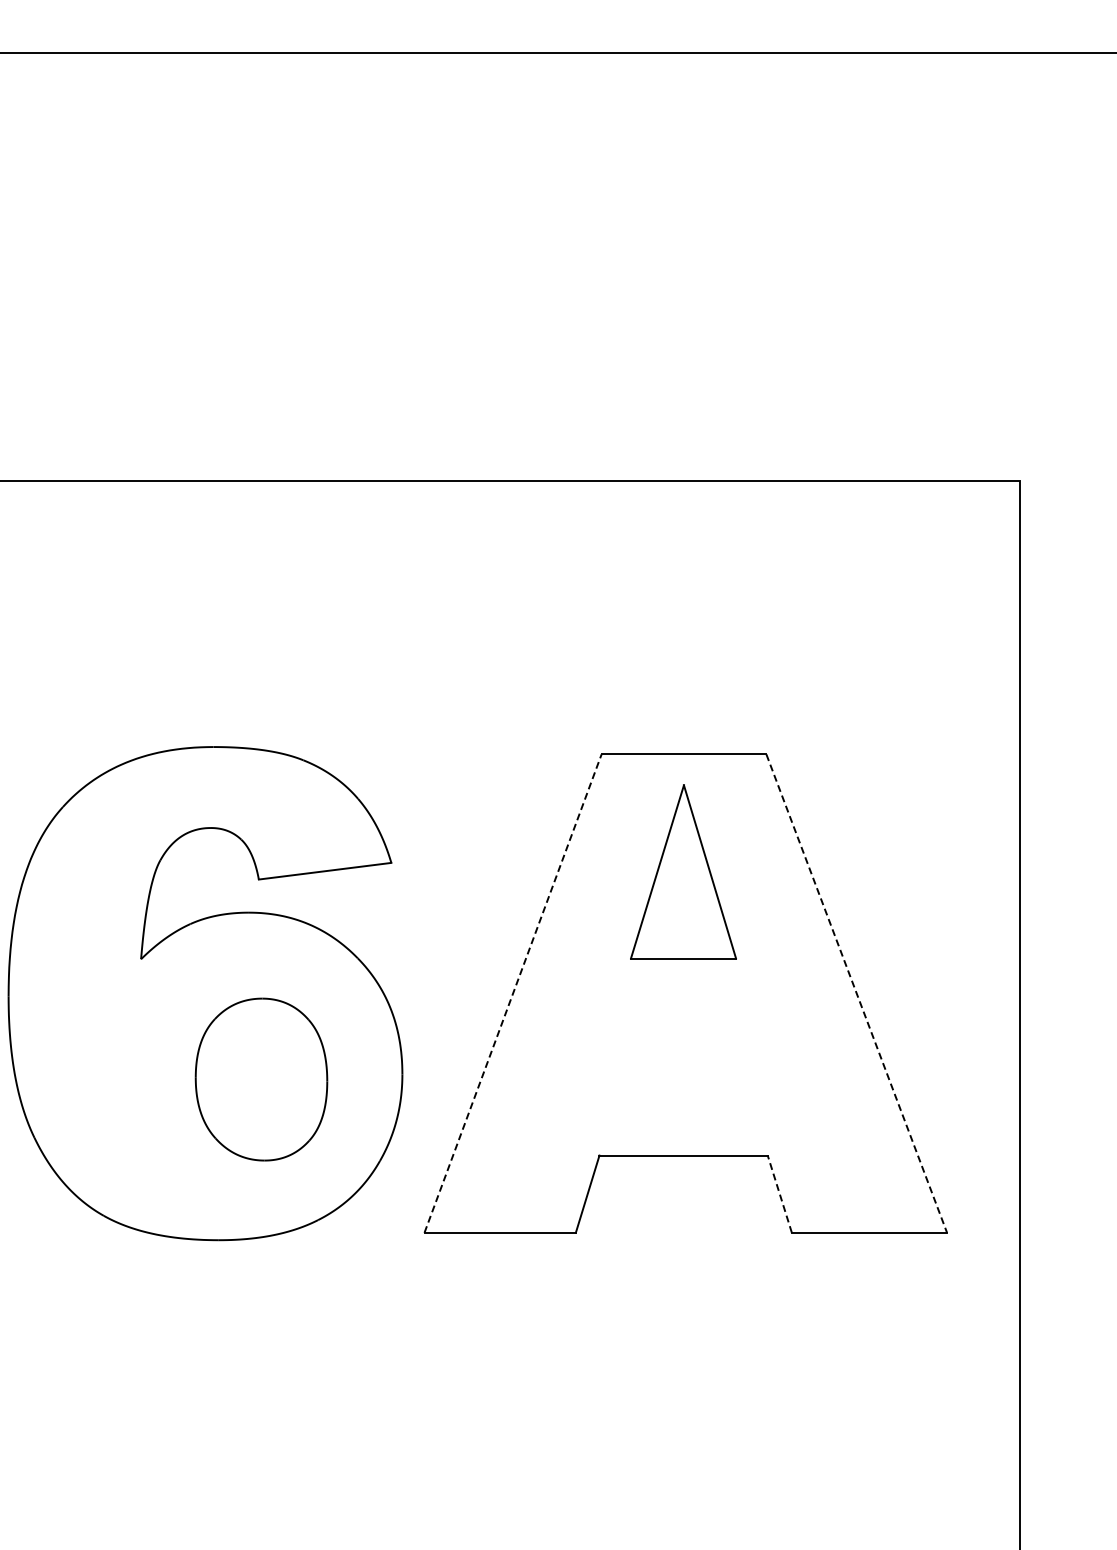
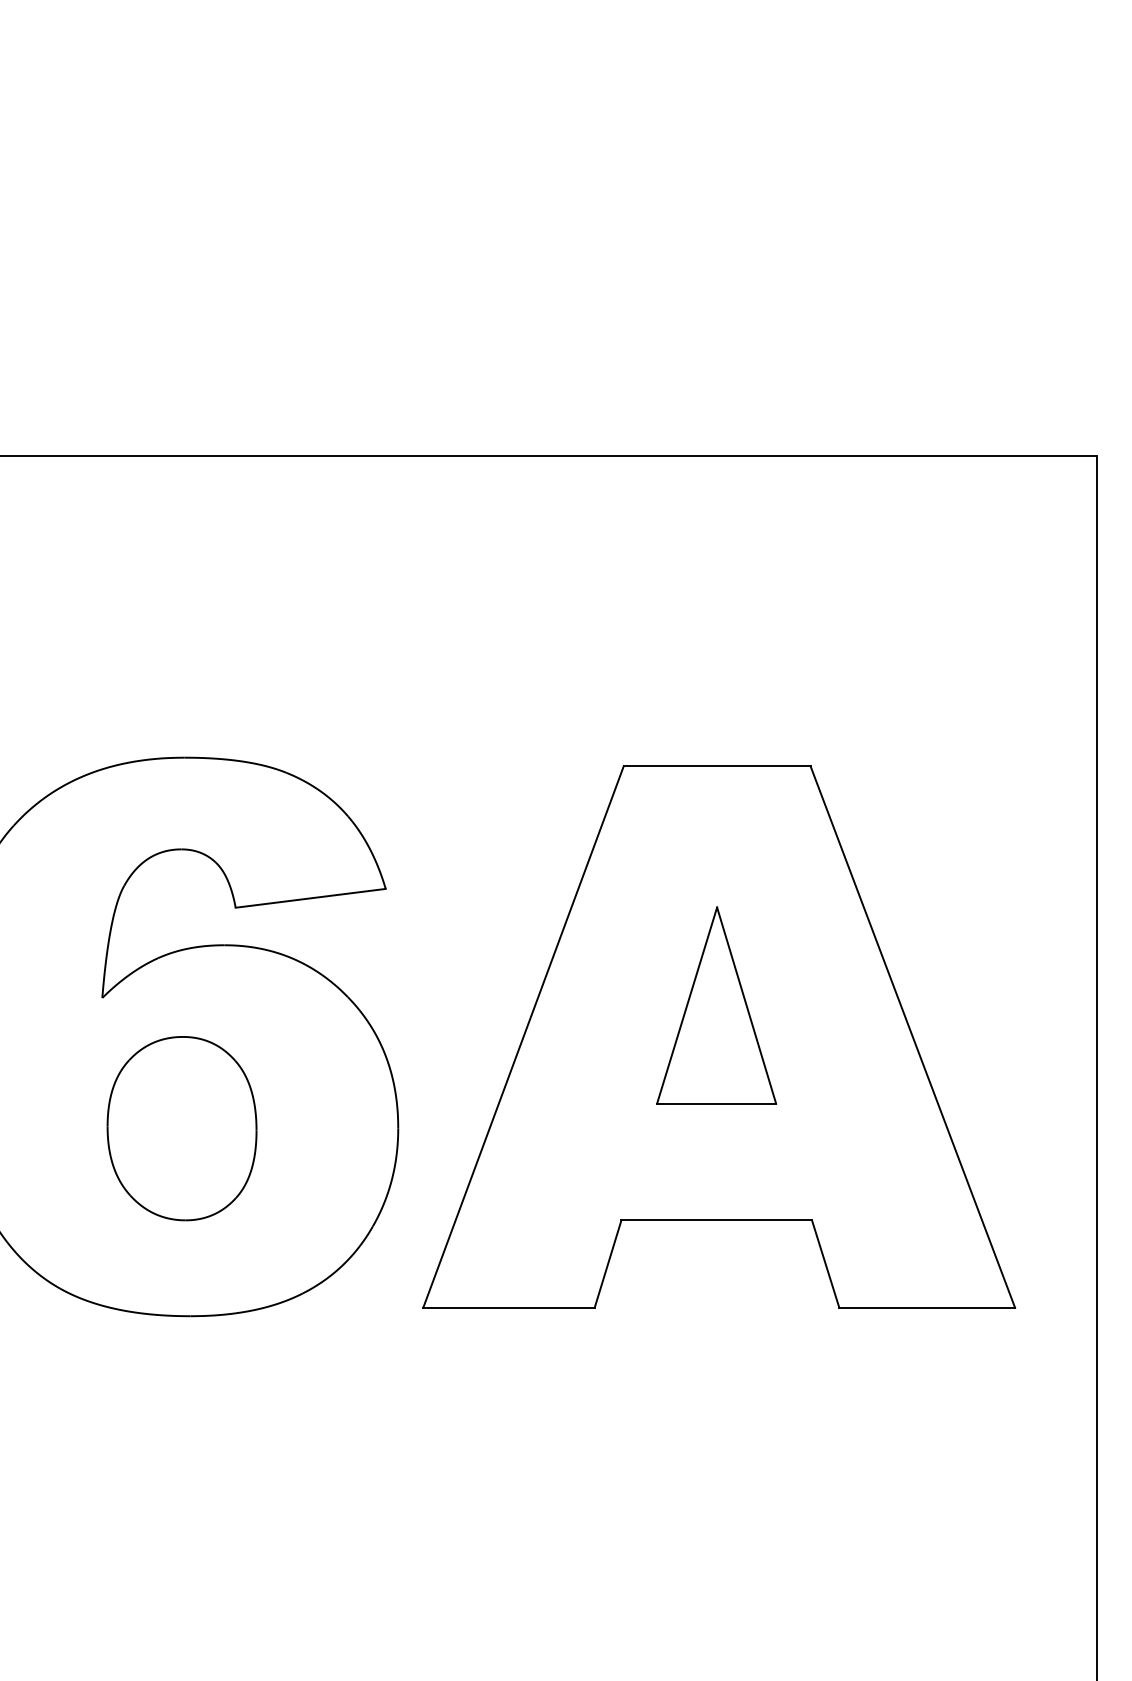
part: (683, 871) -> (716, 1005), moved
line: (513, 993) -> (524, 1036), dashed -> solid
line: (856, 993) -> (912, 1036), dashed -> solid
part: (261, 1079) -> (182, 1128), moved
line: (779, 1193) -> (825, 1263), dashed -> solid

